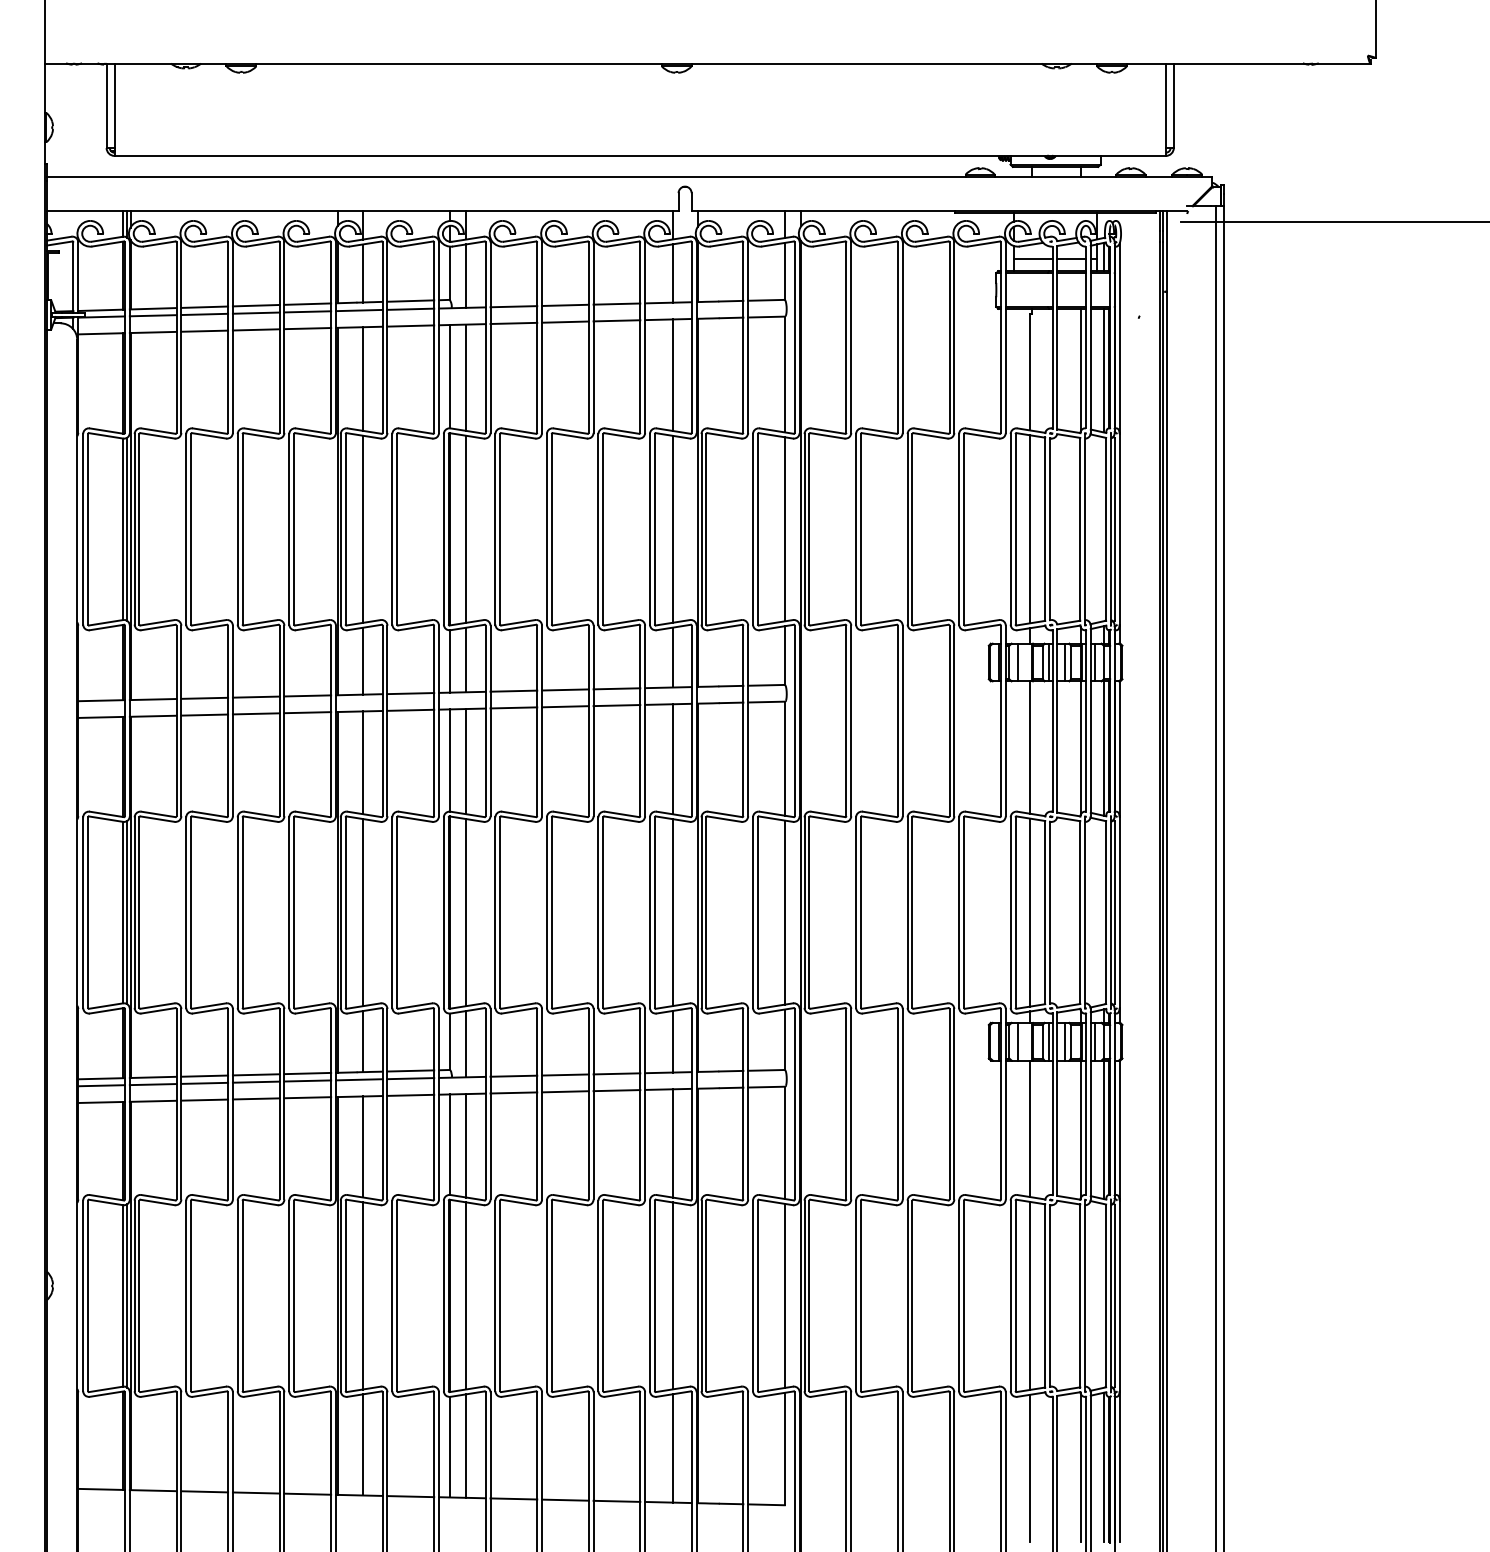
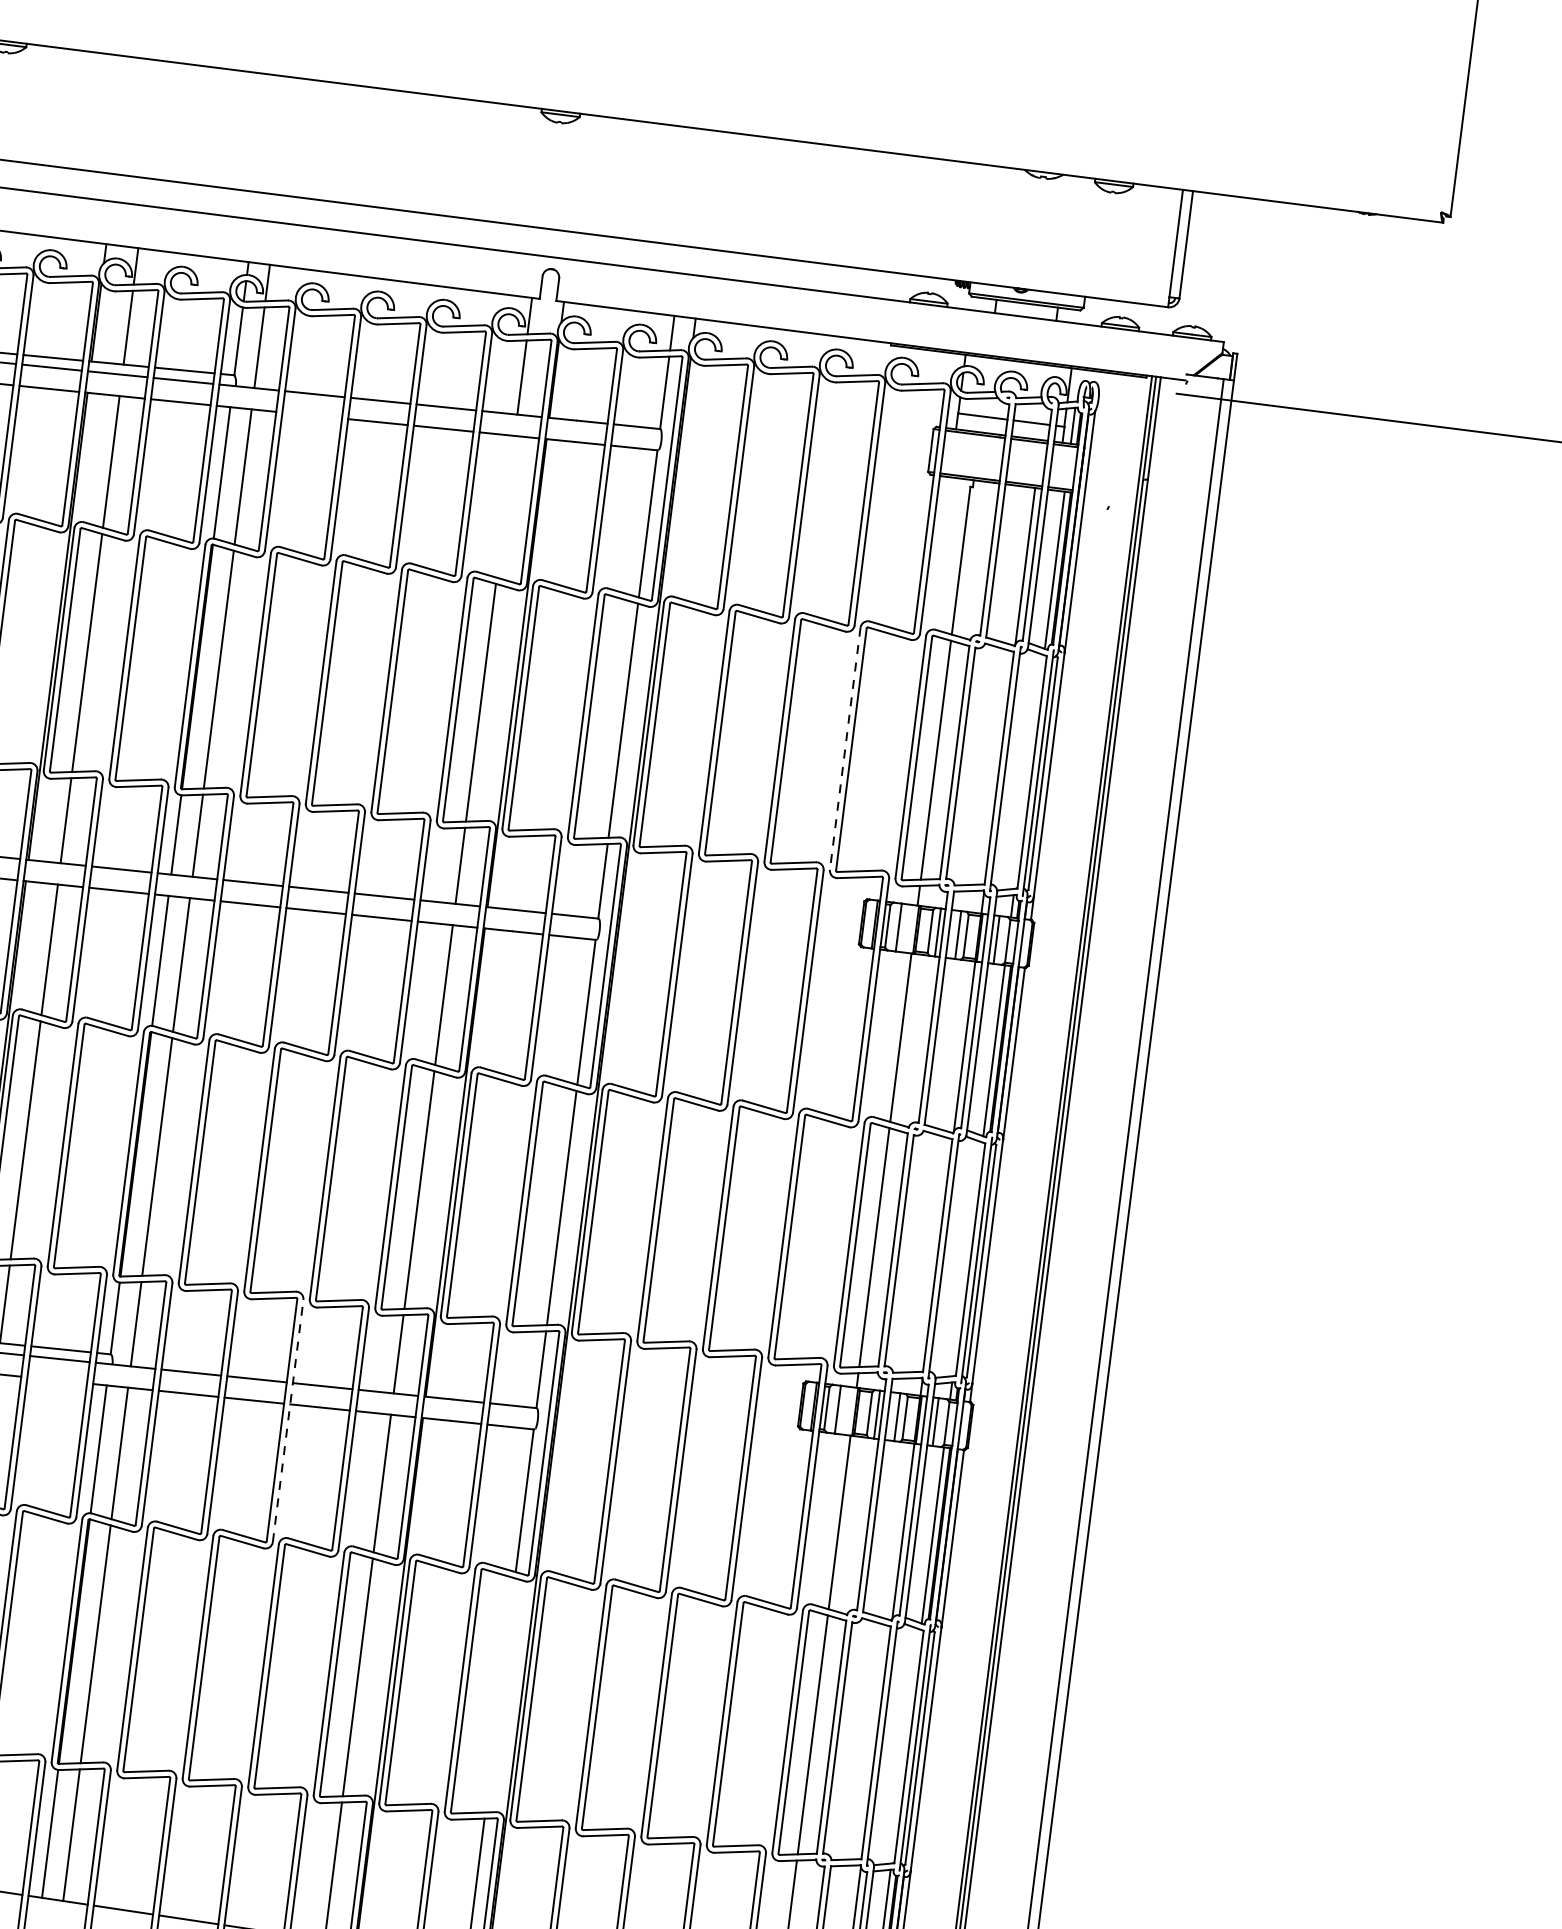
line: (513, 323) -> (311, 415), removed
line: (672, 374) -> (505, 505), removed
line: (959, 529) -> (845, 749), solid -> dashed
line: (410, 1094) -> (56, 1379), removed
line: (593, 1103) -> (288, 1420), solid -> dashed
line: (784, 1295) -> (500, 1694), removed

